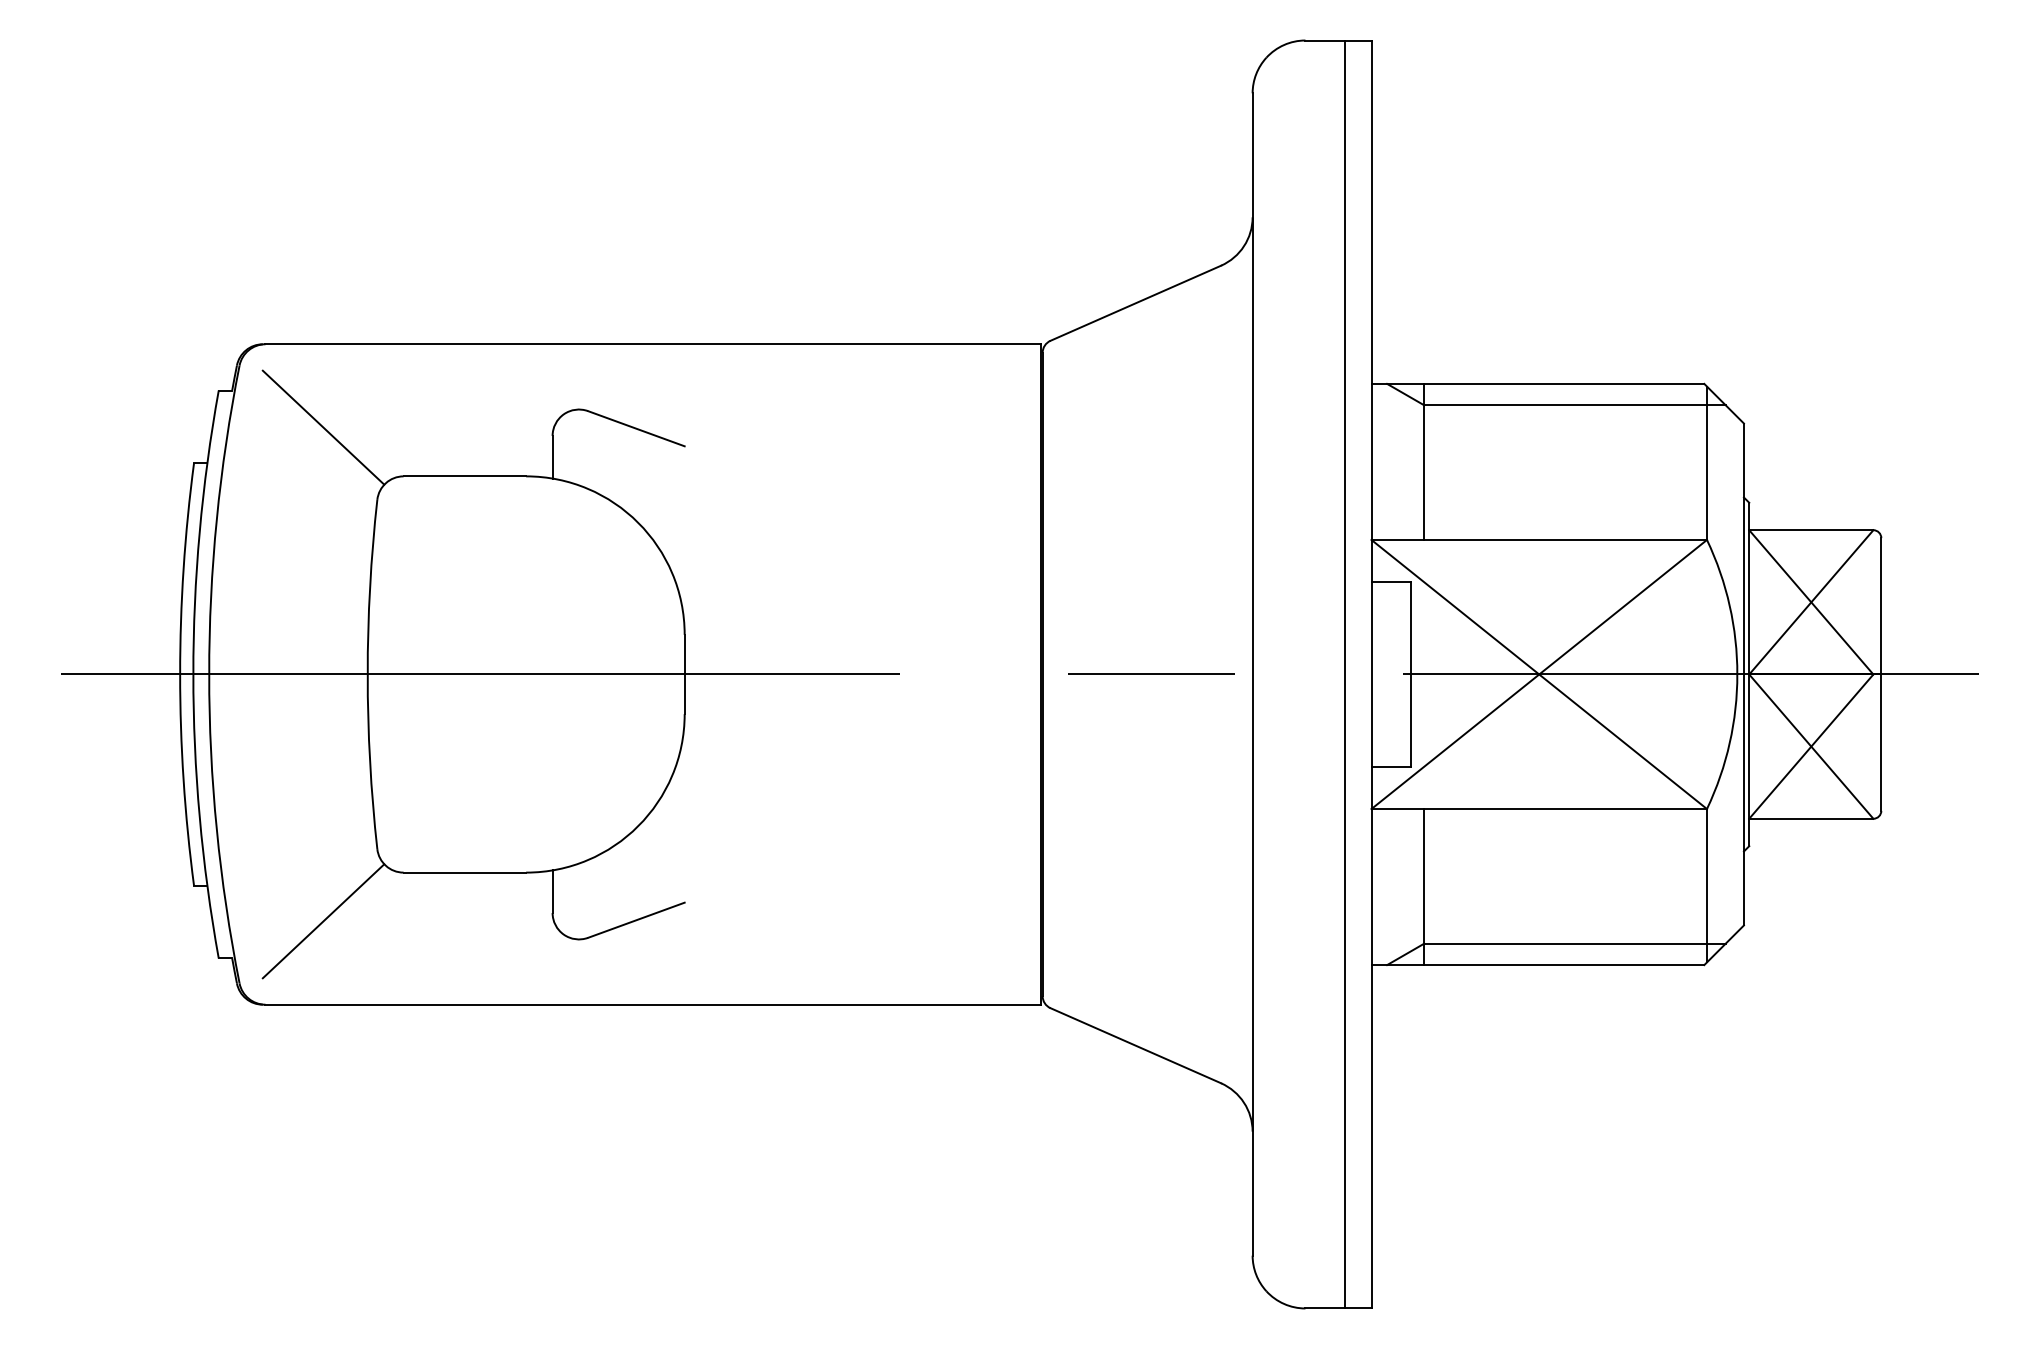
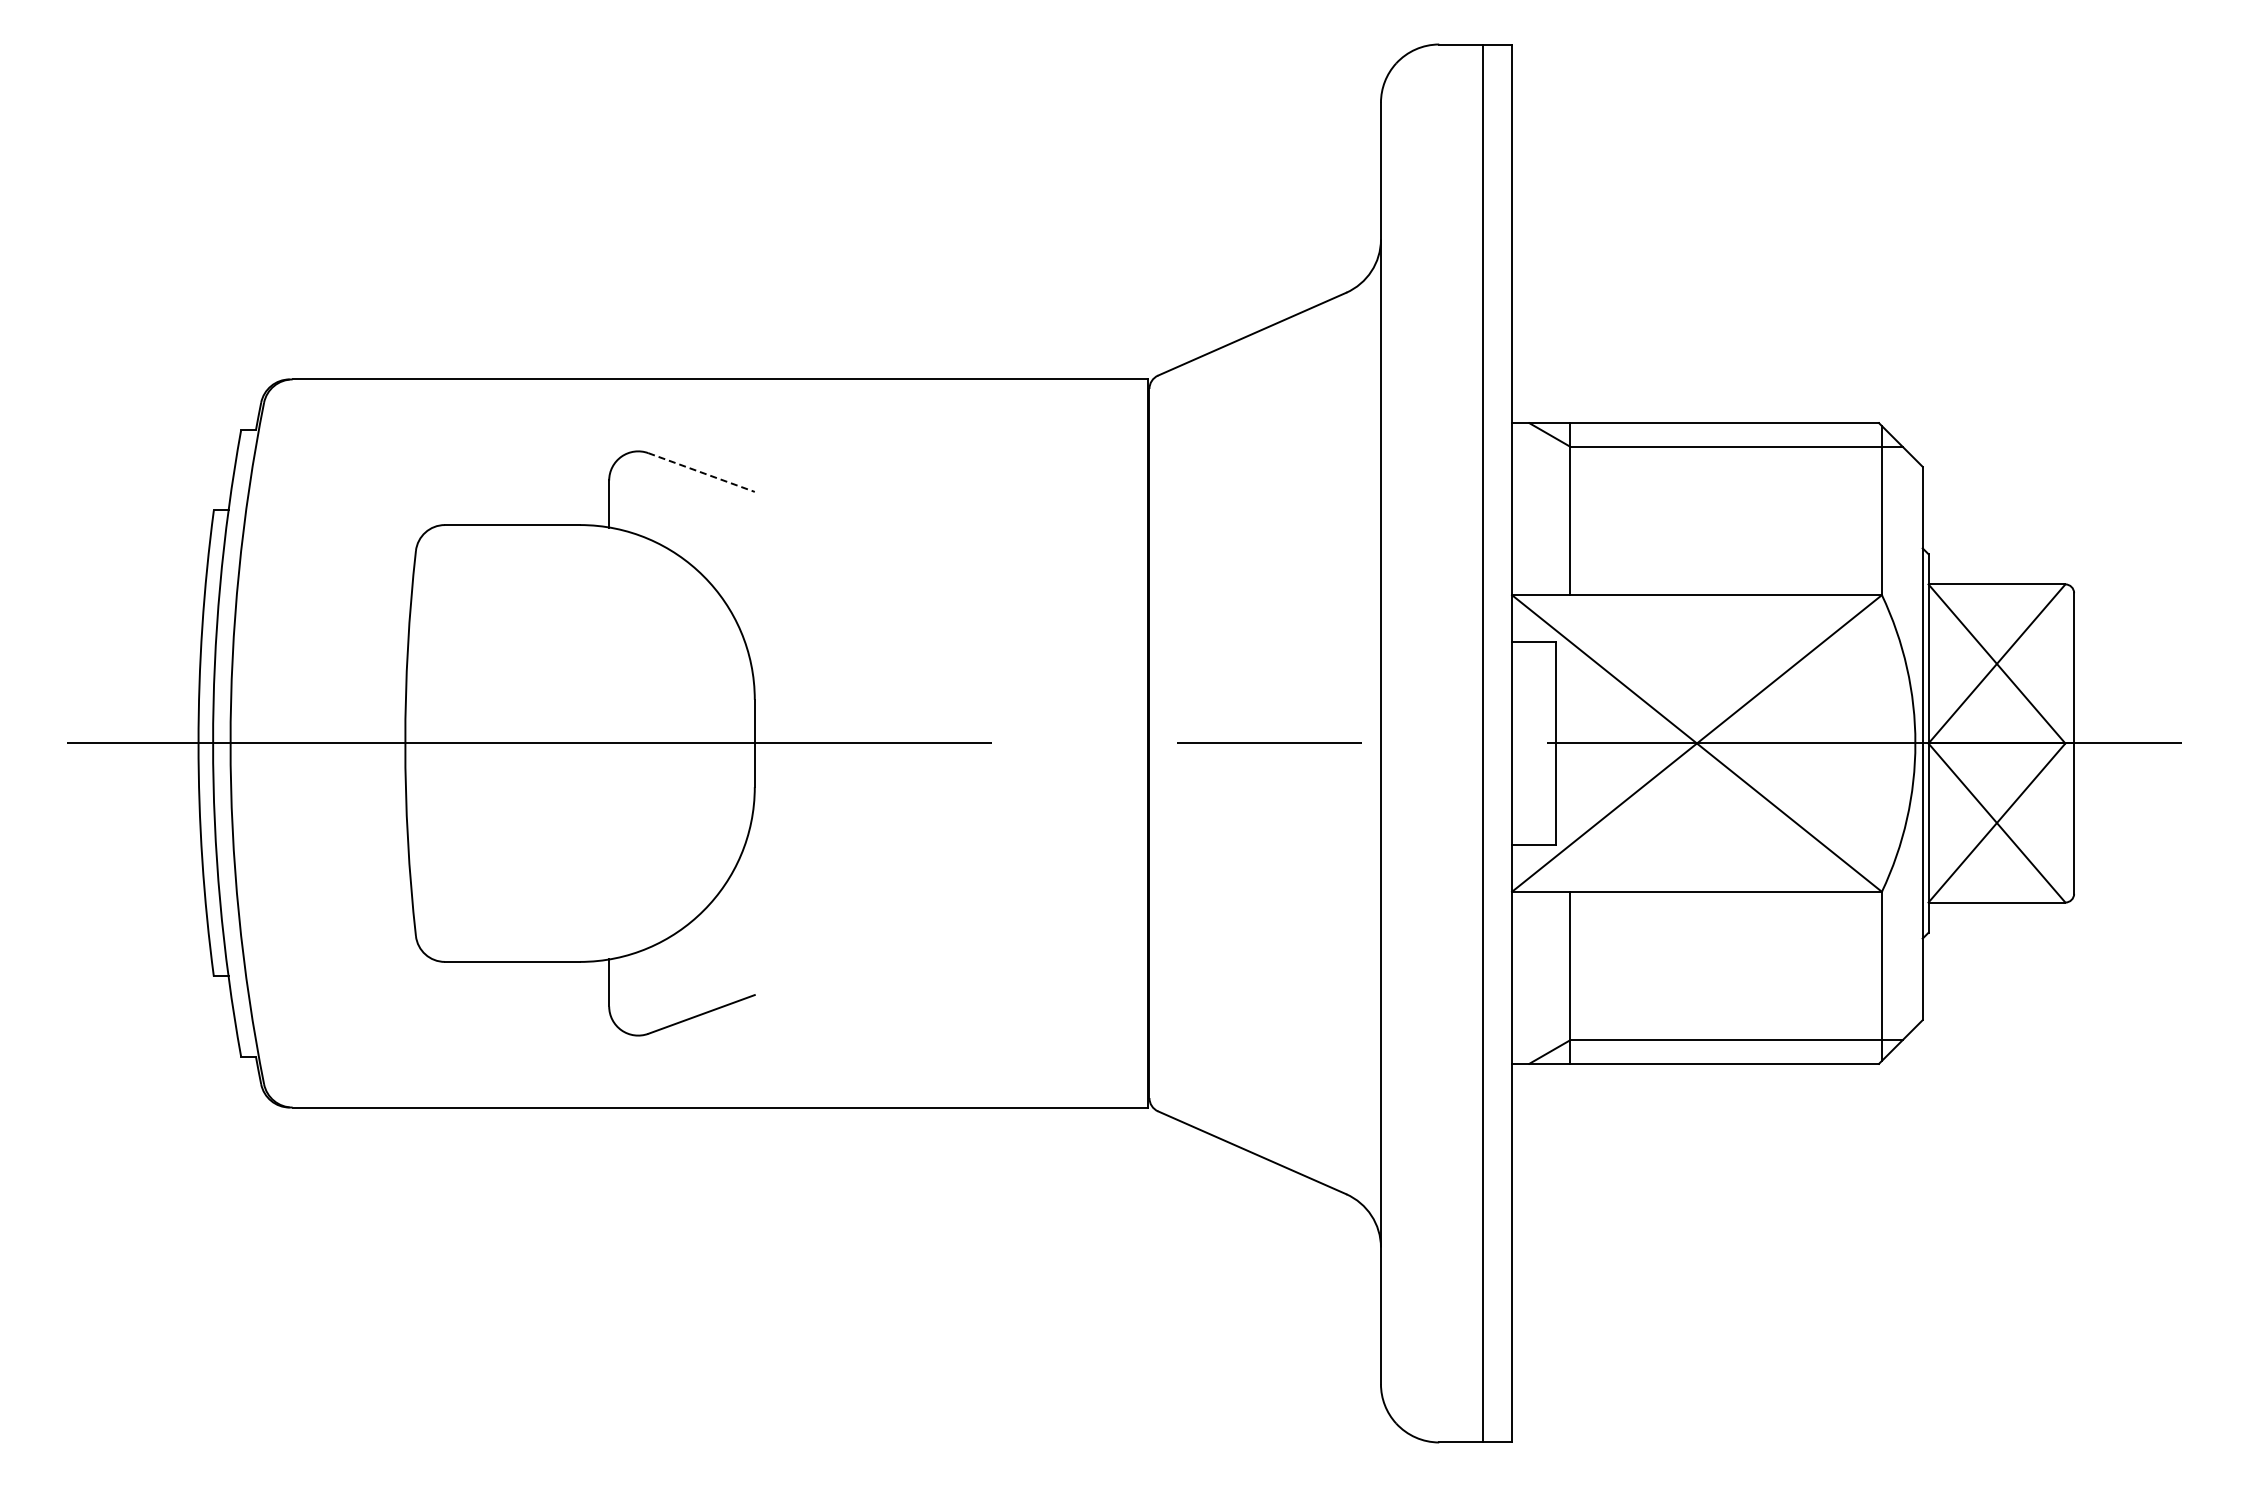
line: (323, 427) -> (356, 471), removed
line: (636, 428) -> (701, 472), solid -> dashed
line: (323, 921) -> (356, 1015), removed

